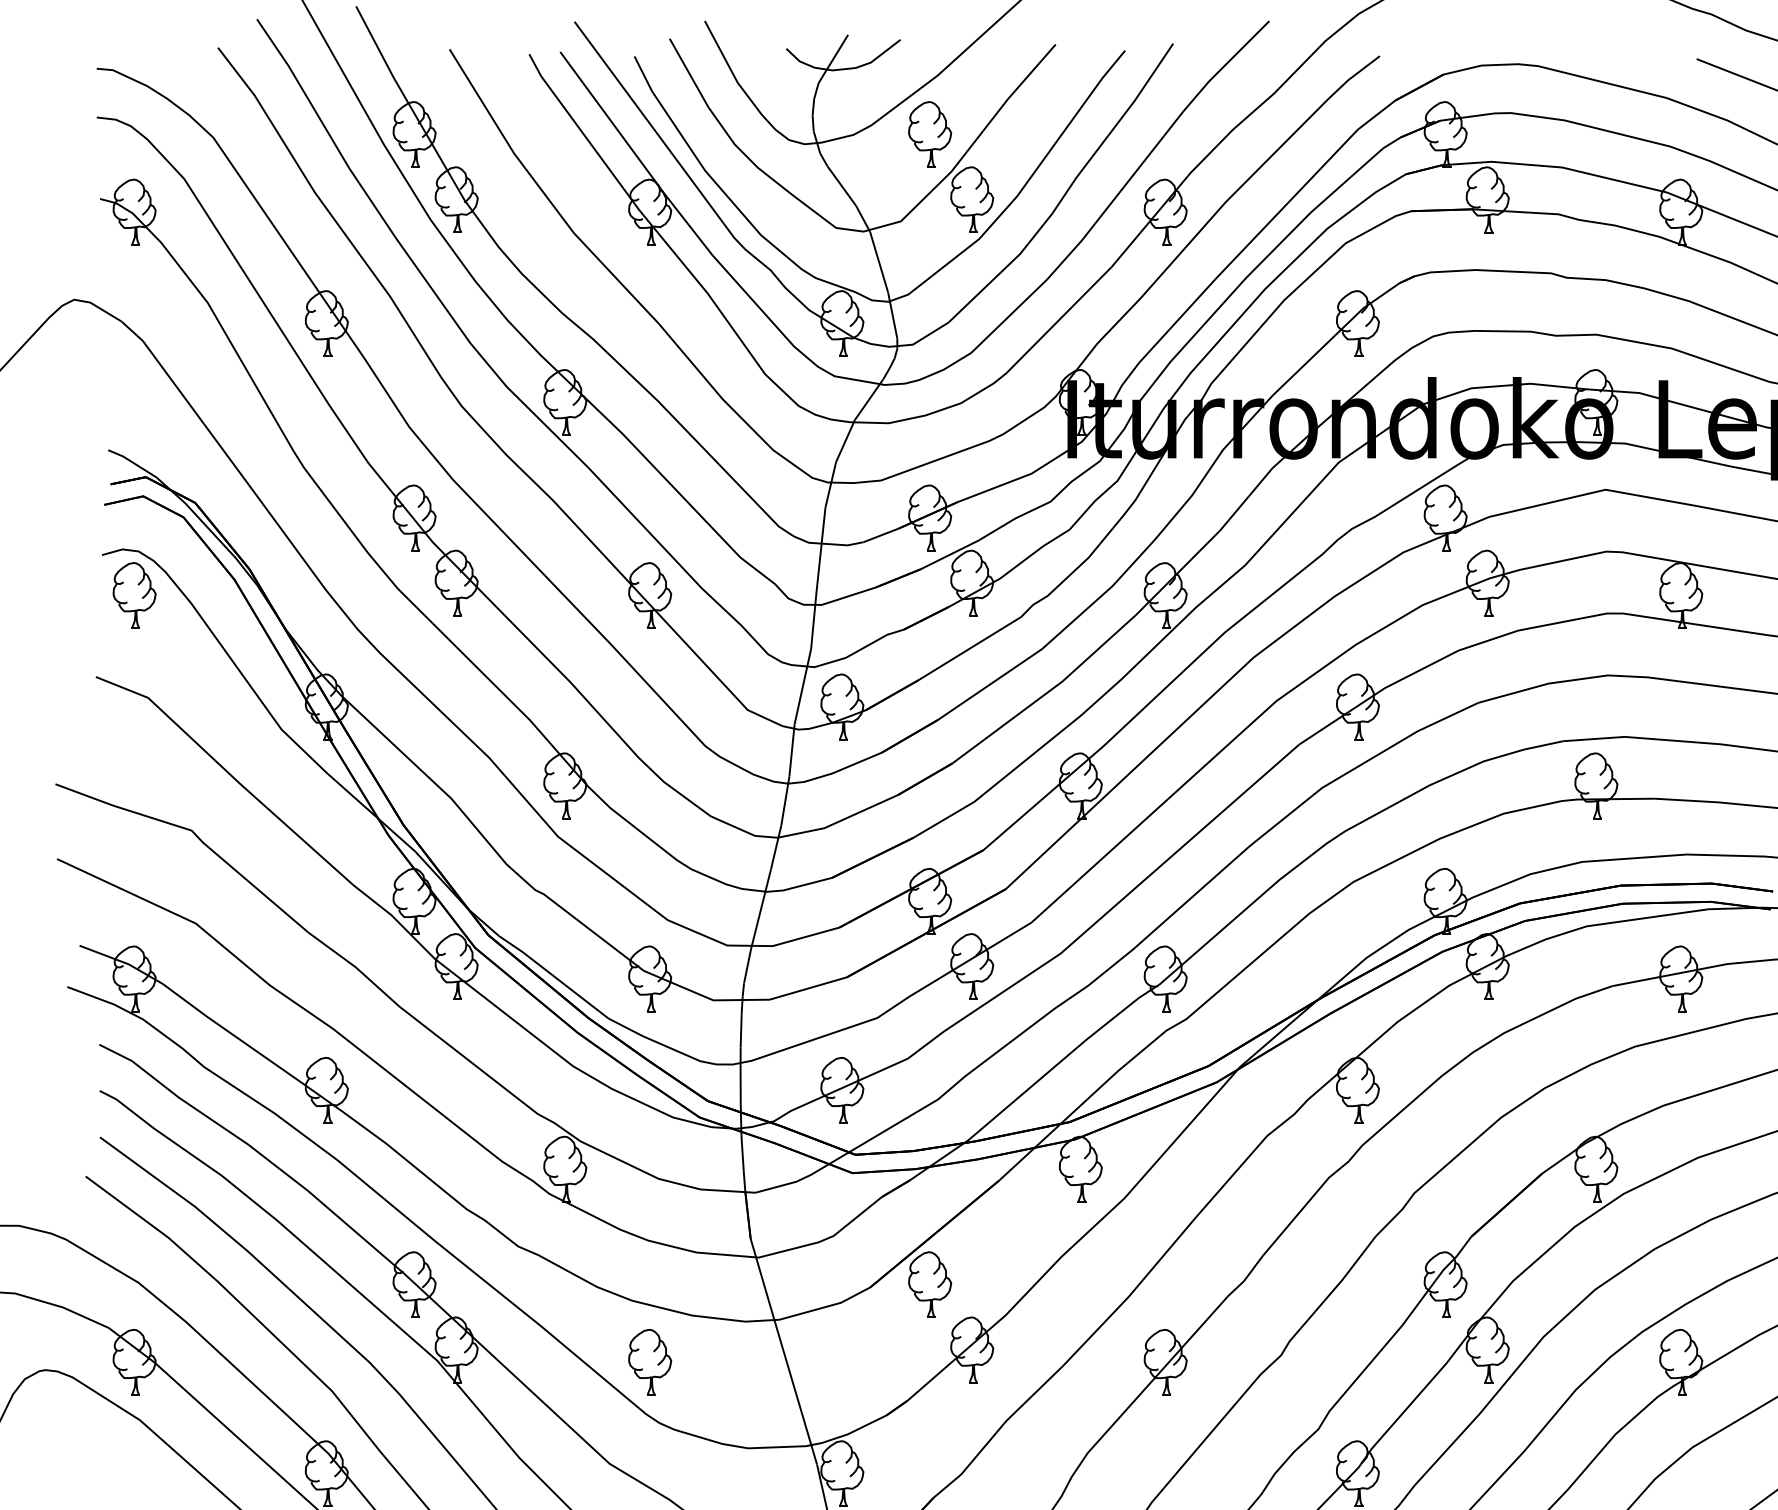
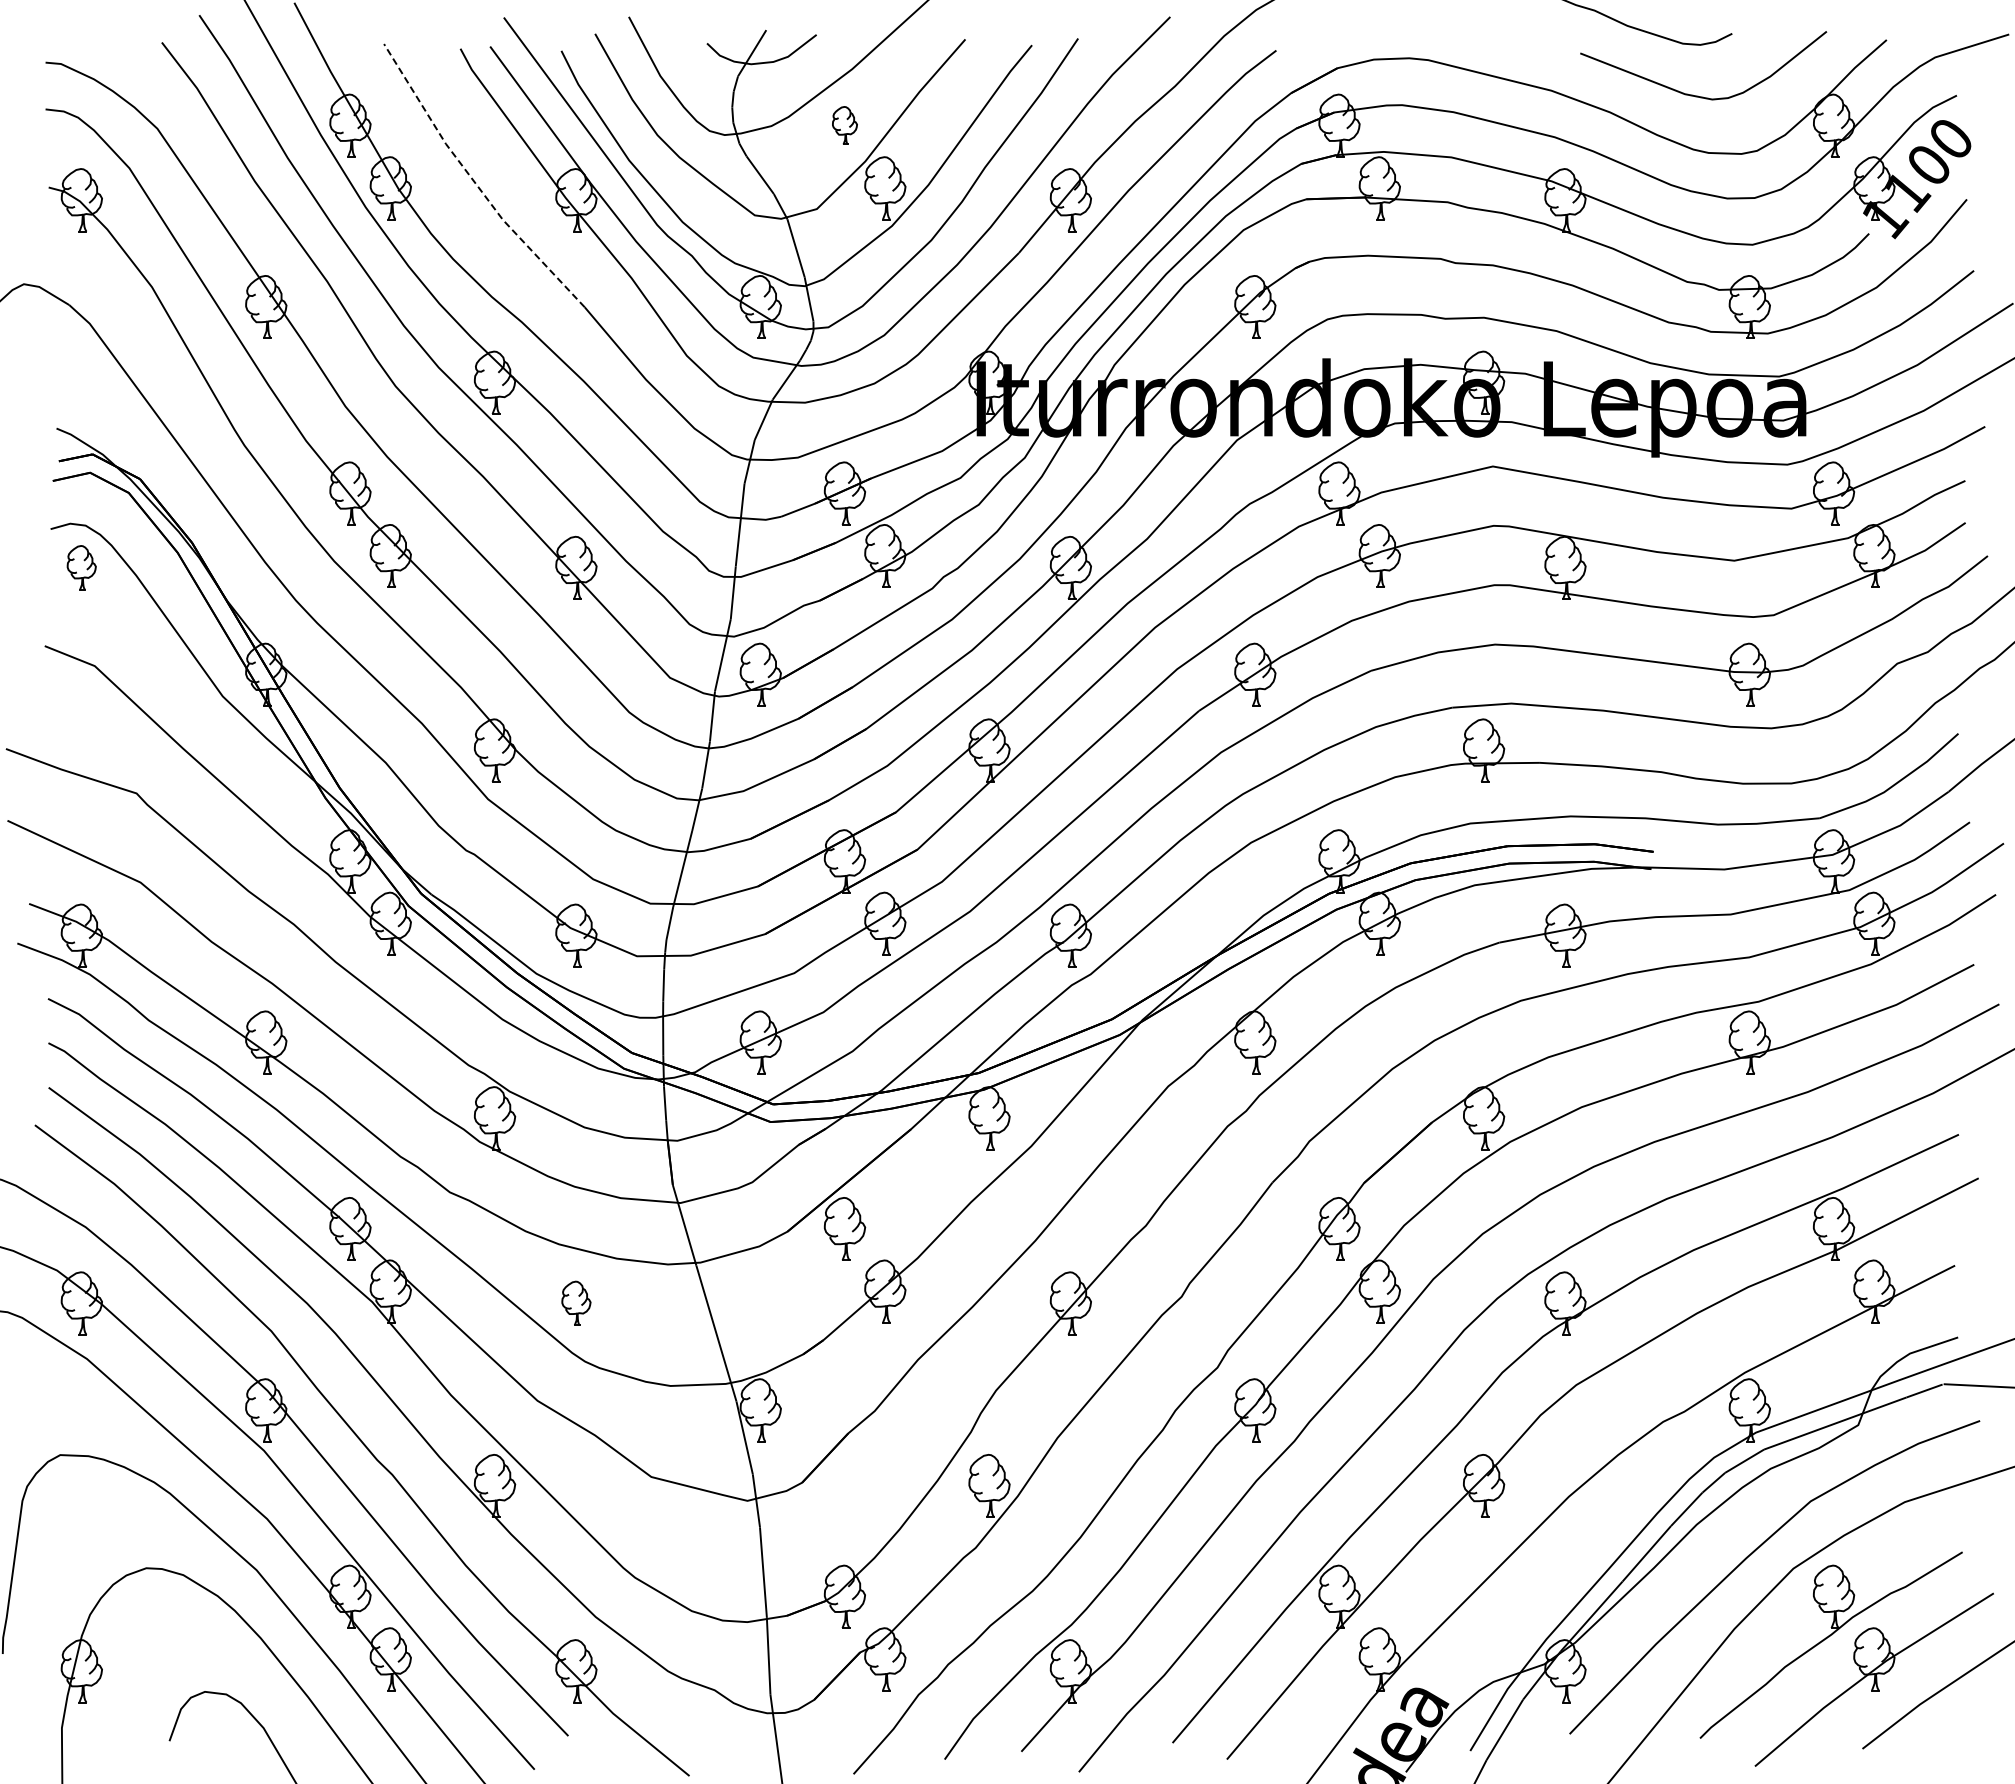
part: (929, 134) -> (844, 125), size x0.6
line: (544, 193) -> (475, 182), solid -> dashed
part: (134, 595) -> (81, 567), size x0.7
part: (650, 1362) -> (576, 1303), size x0.7

